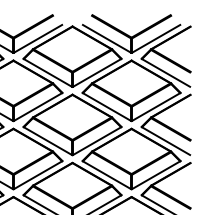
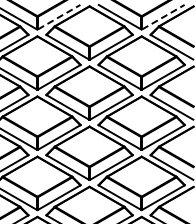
line: (38, 38) -> (59, 16), solid -> dashed
line: (156, 38) -> (163, 16), solid -> dashed

